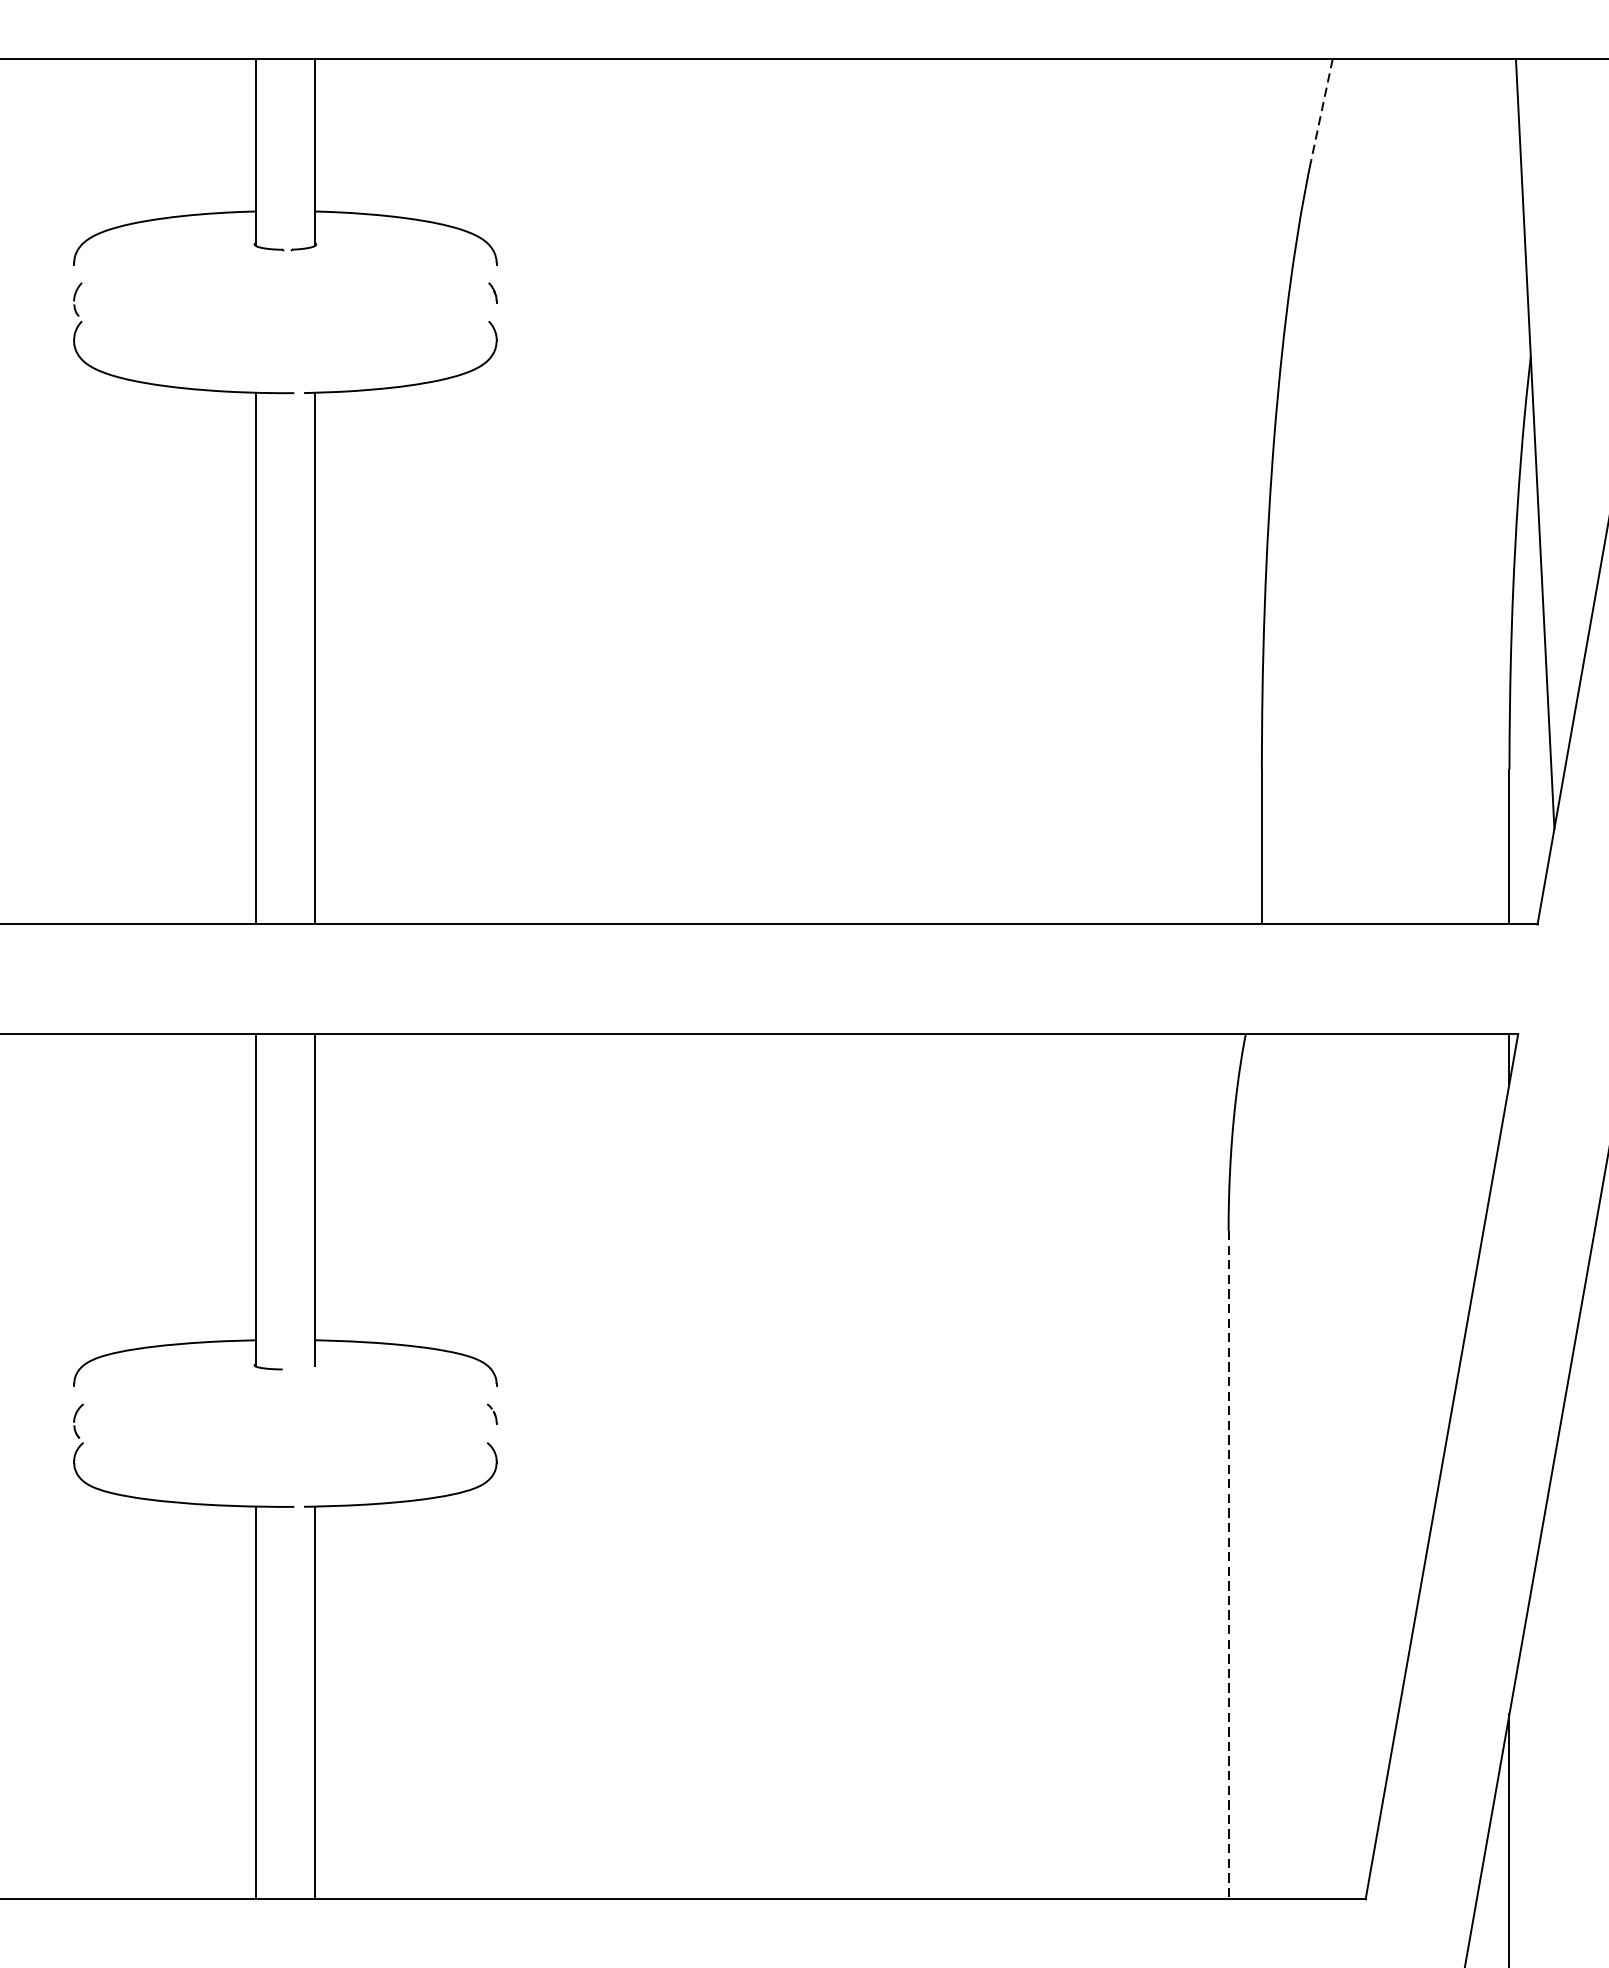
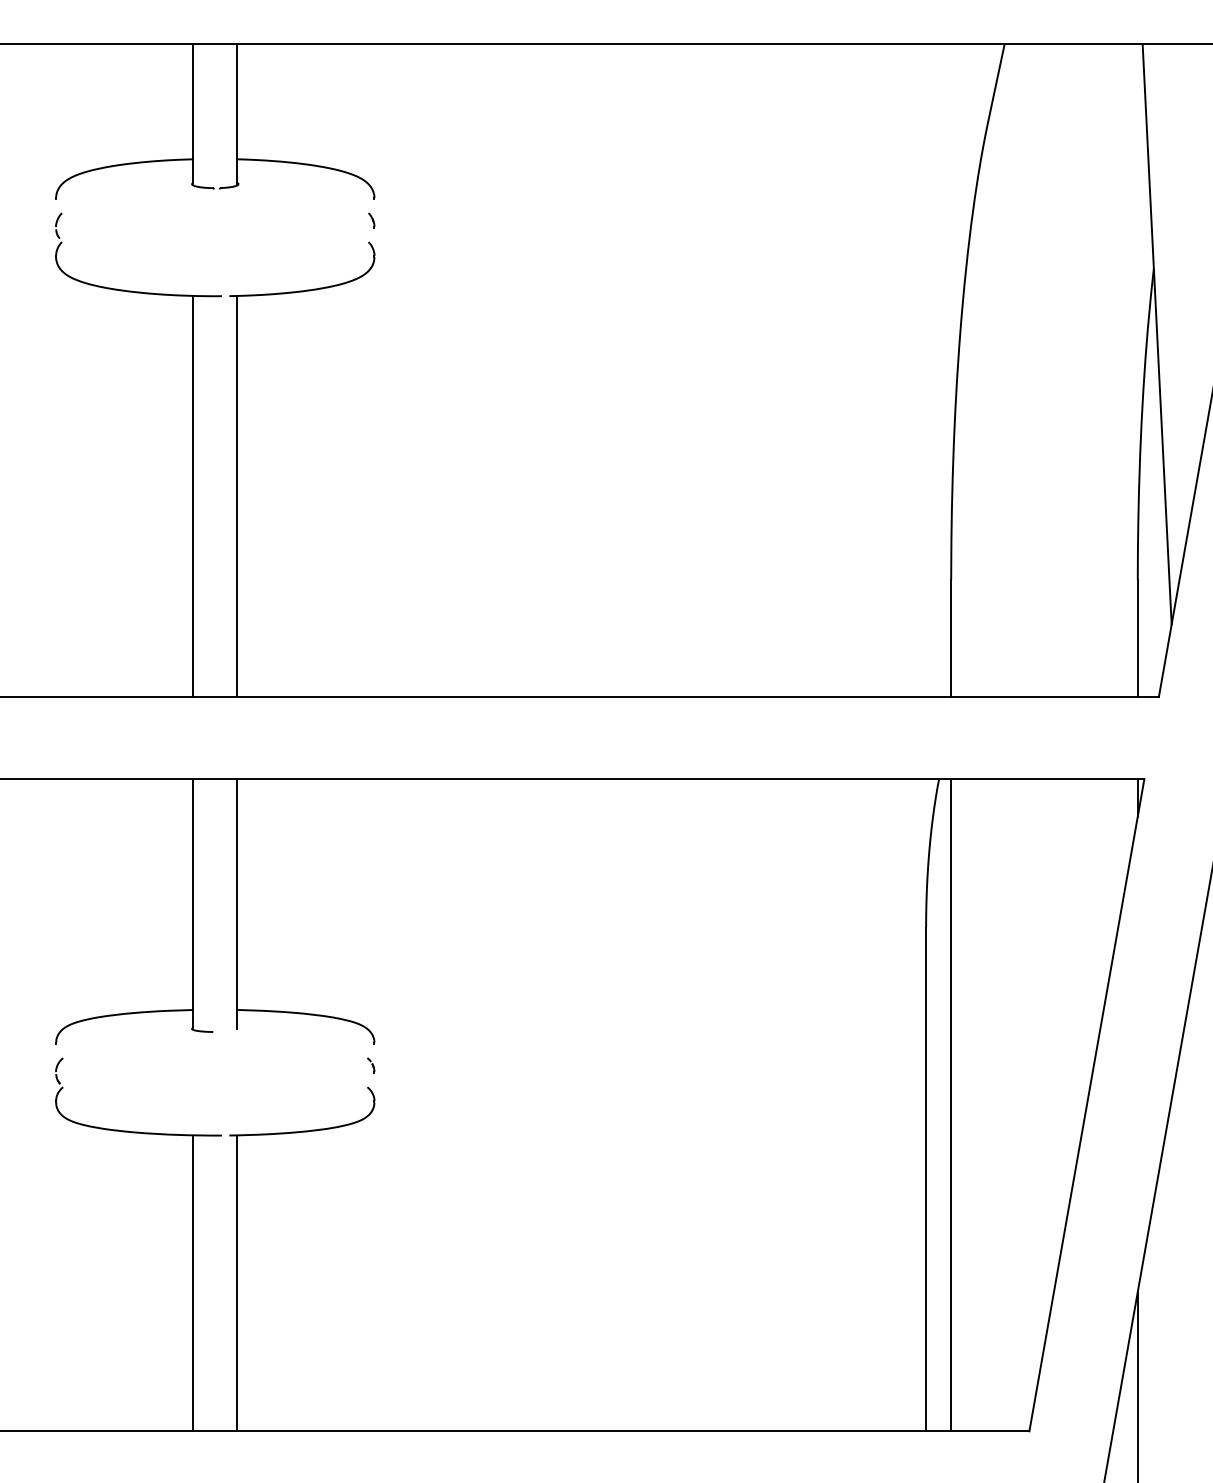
line: (1321, 110) -> (996, 83), dashed -> solid
line: (1262, 1466) -> (951, 1105), added
line: (1229, 1565) -> (926, 1179), dashed -> solid

